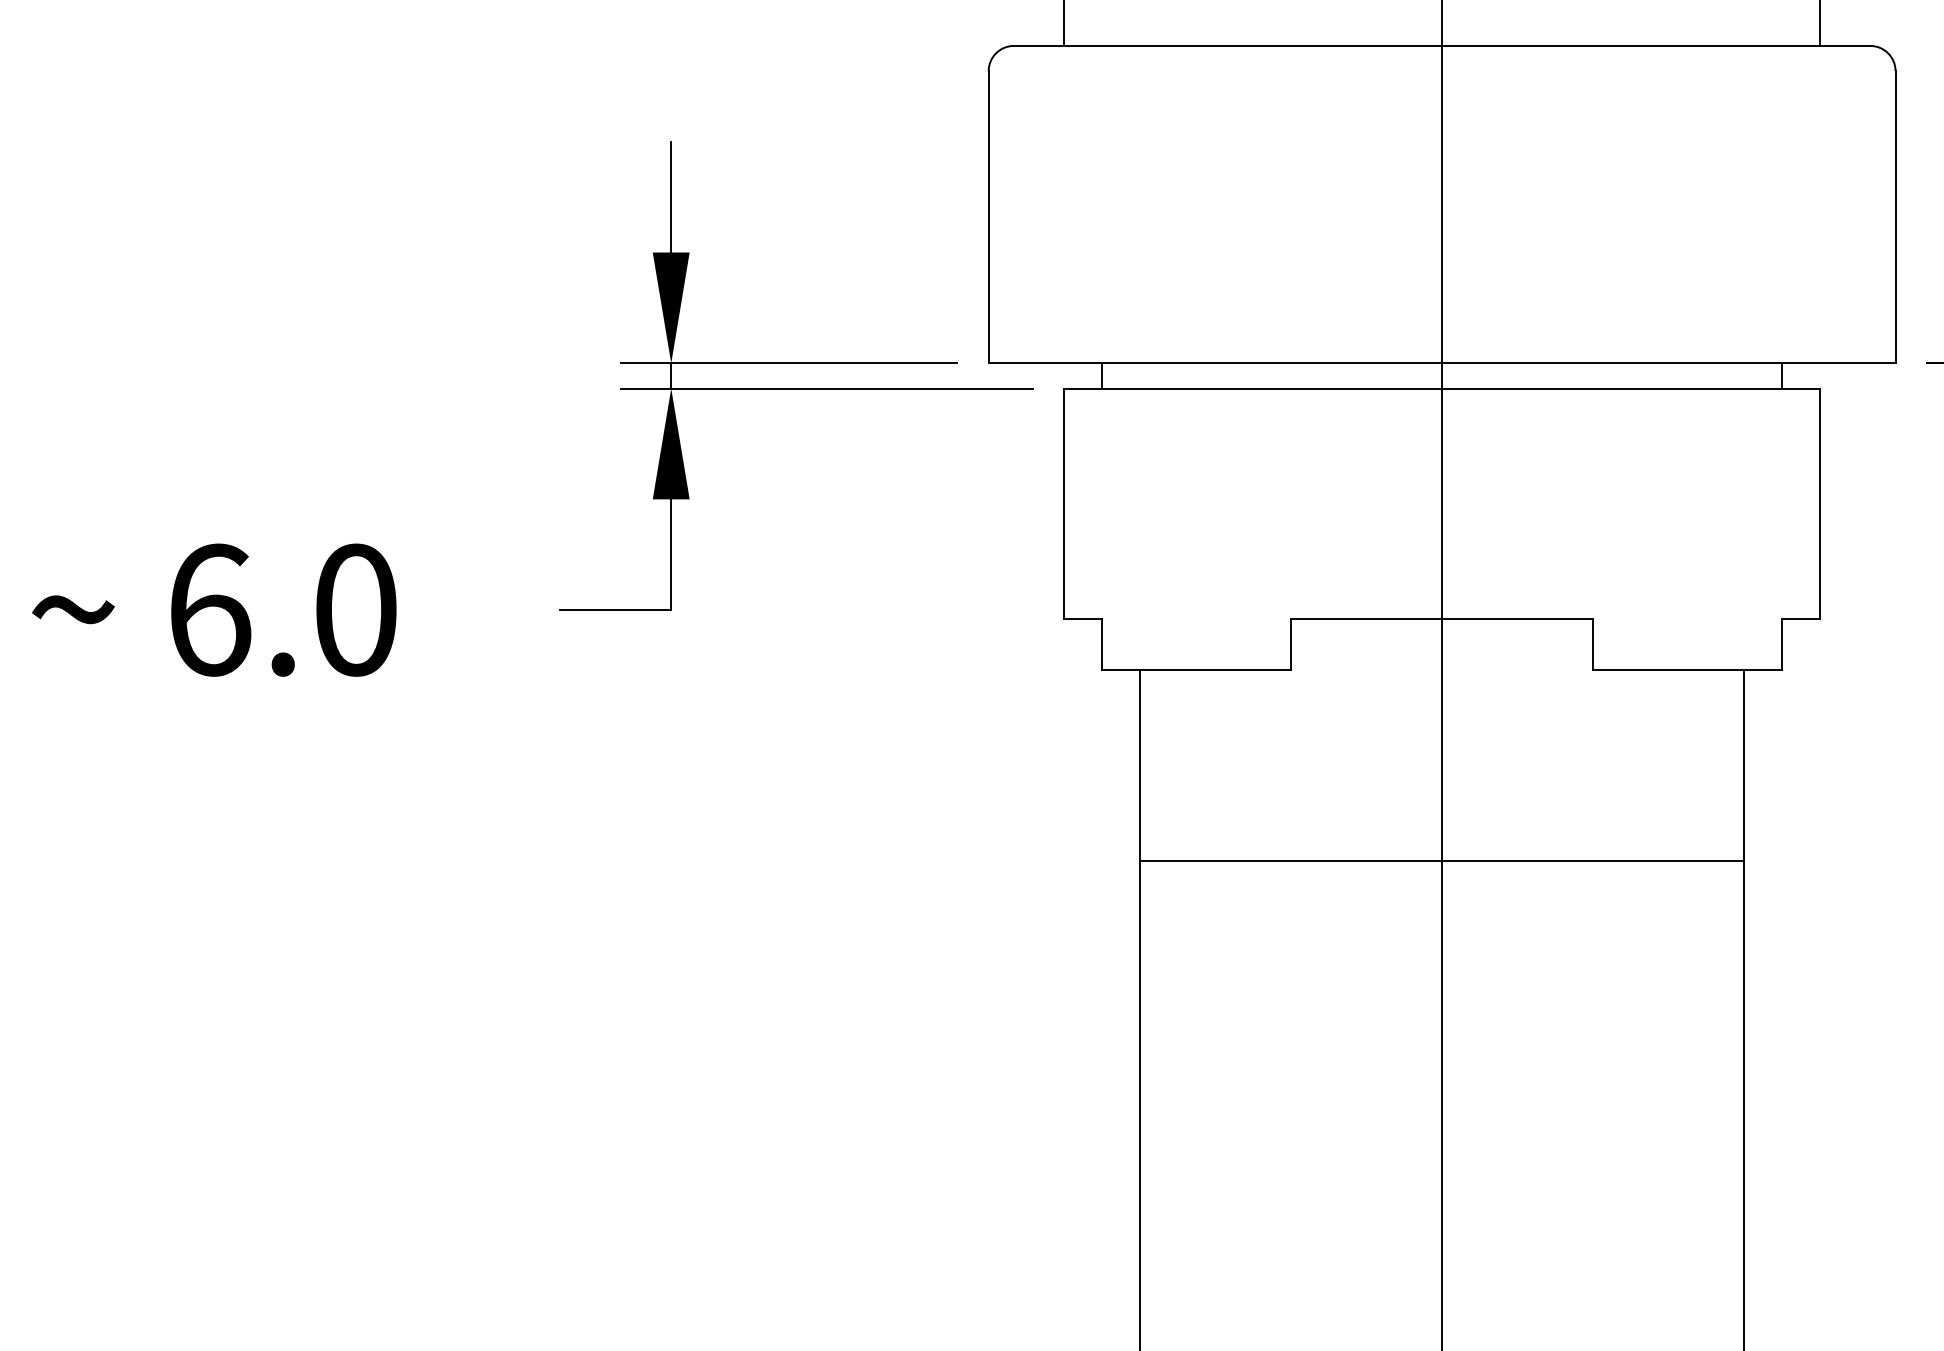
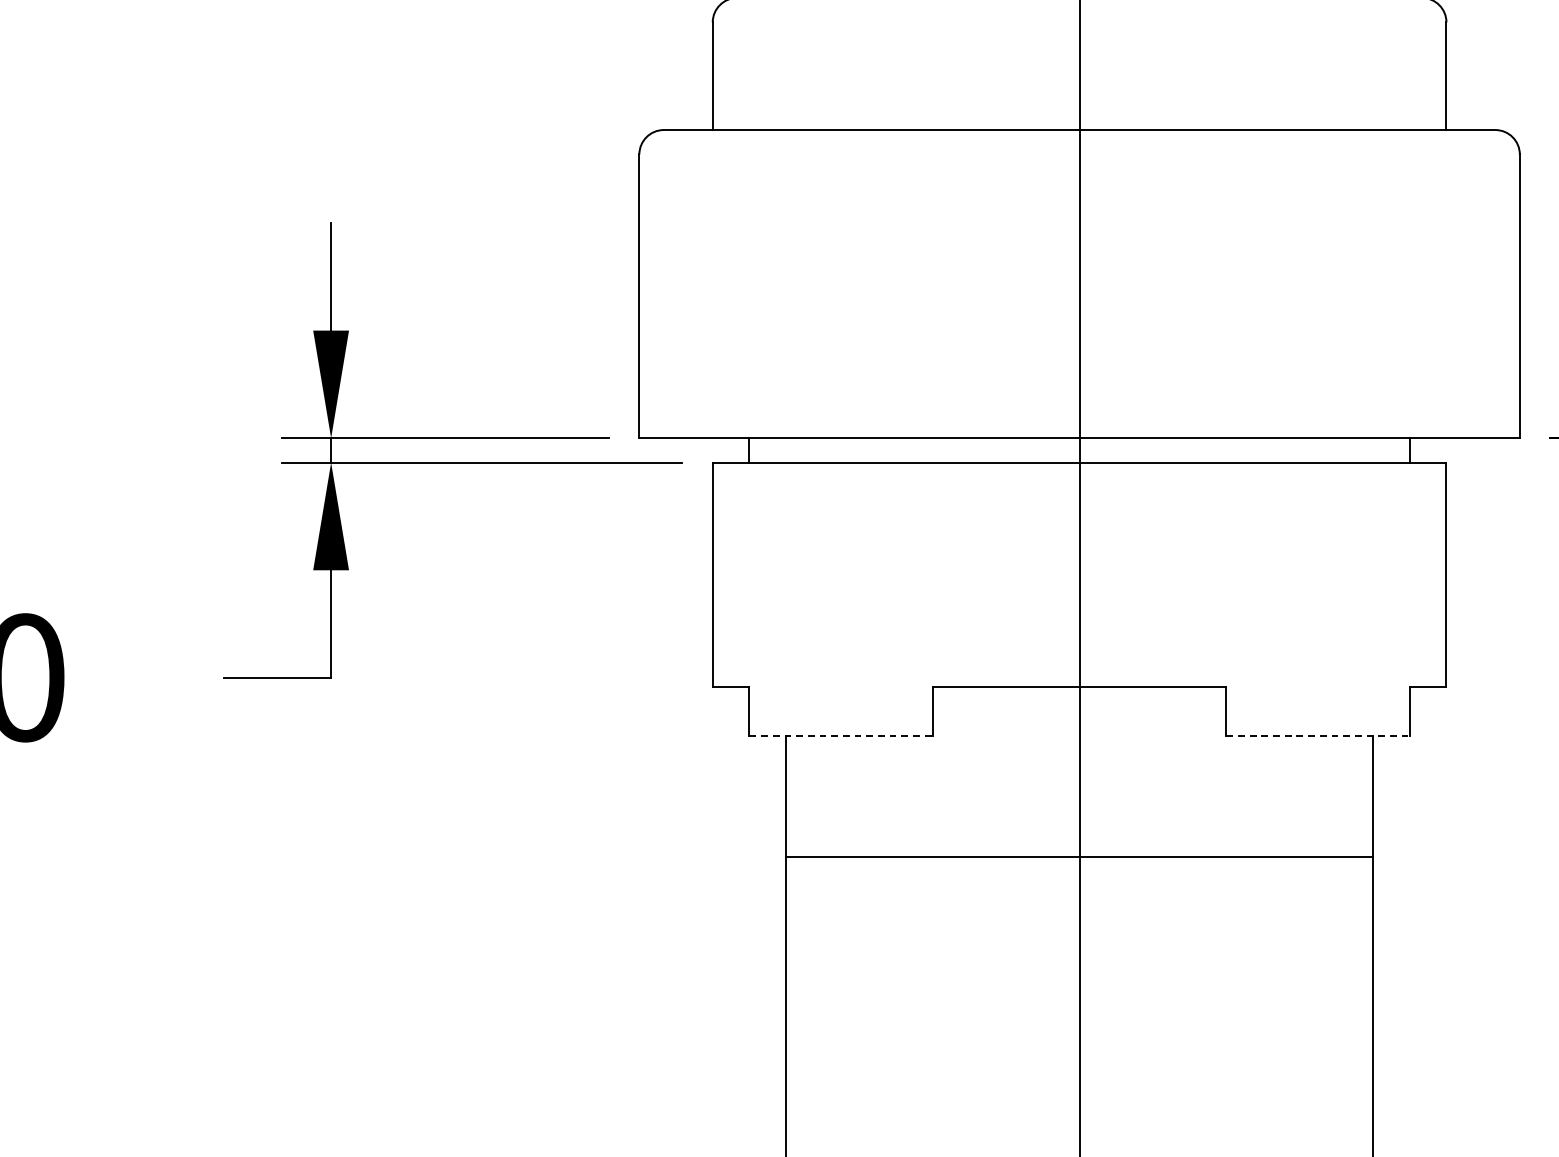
line: (1197, 669) -> (842, 735), solid -> dashed
line: (1688, 669) -> (1318, 735), solid -> dashed
line: (1441, 861) -> (1078, 856), moved

